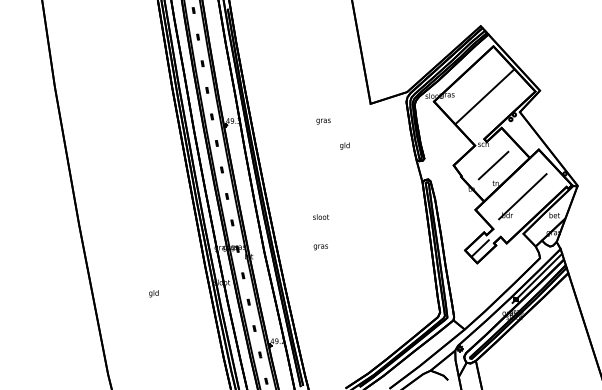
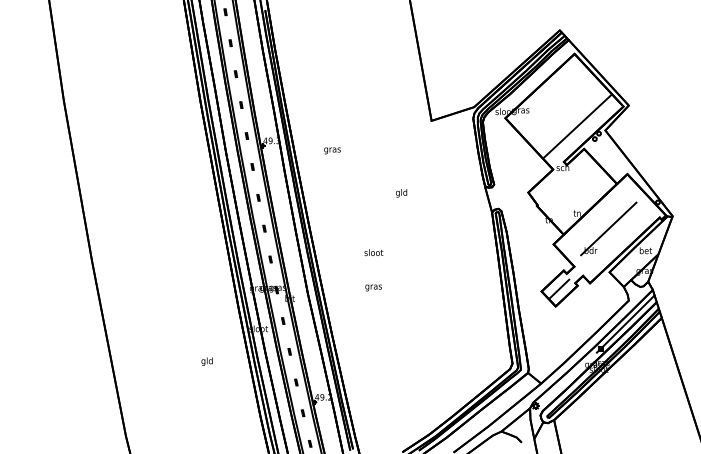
line: (484, 96) -> (576, 126), moved
text: (323, 121) -> (332, 150), moved
text: (344, 145) -> (401, 192), moved
line: (493, 165) -> (574, 192), removed
text: (153, 293) -> (206, 361), moved

